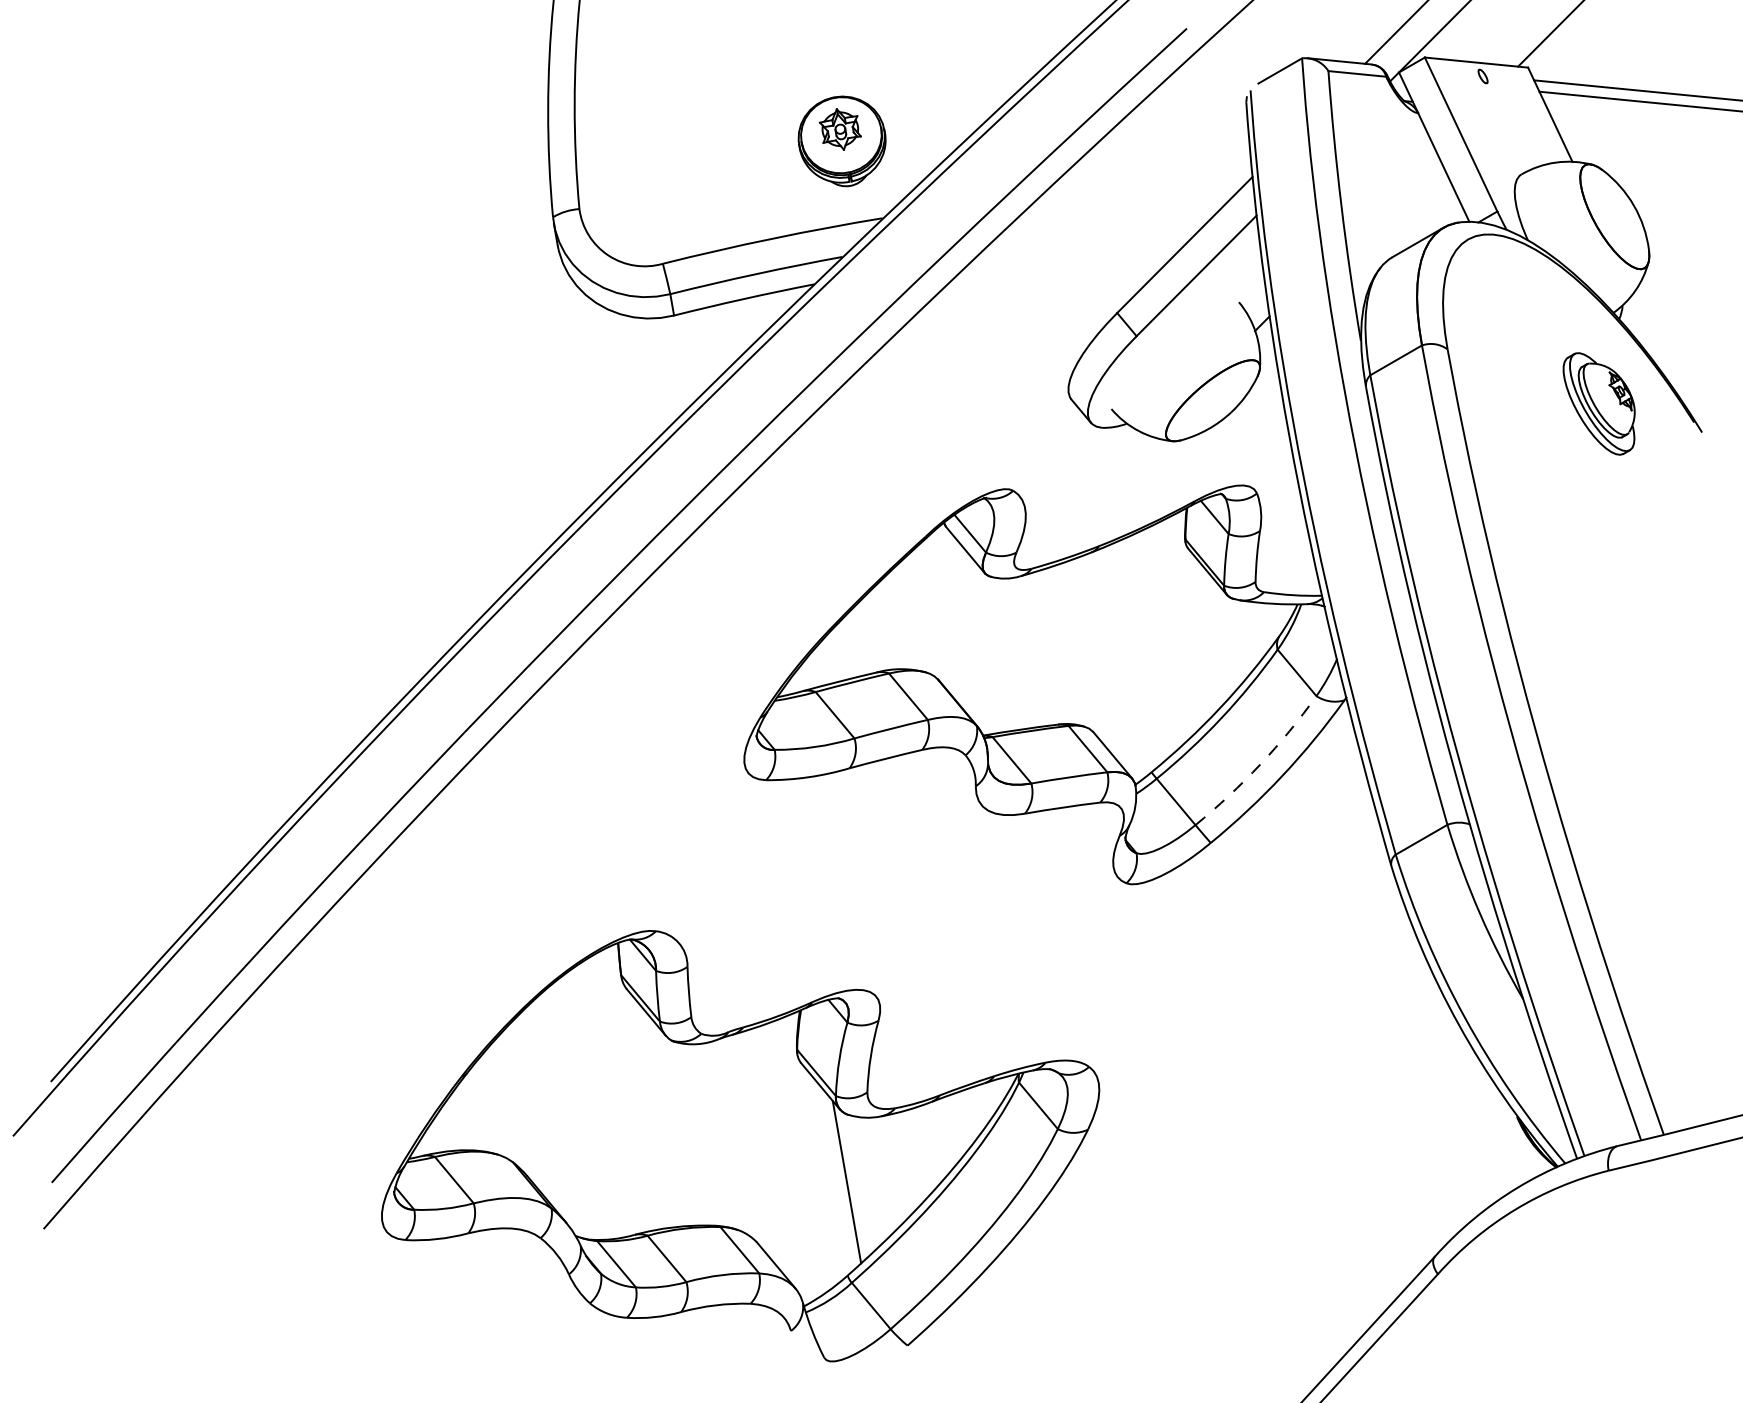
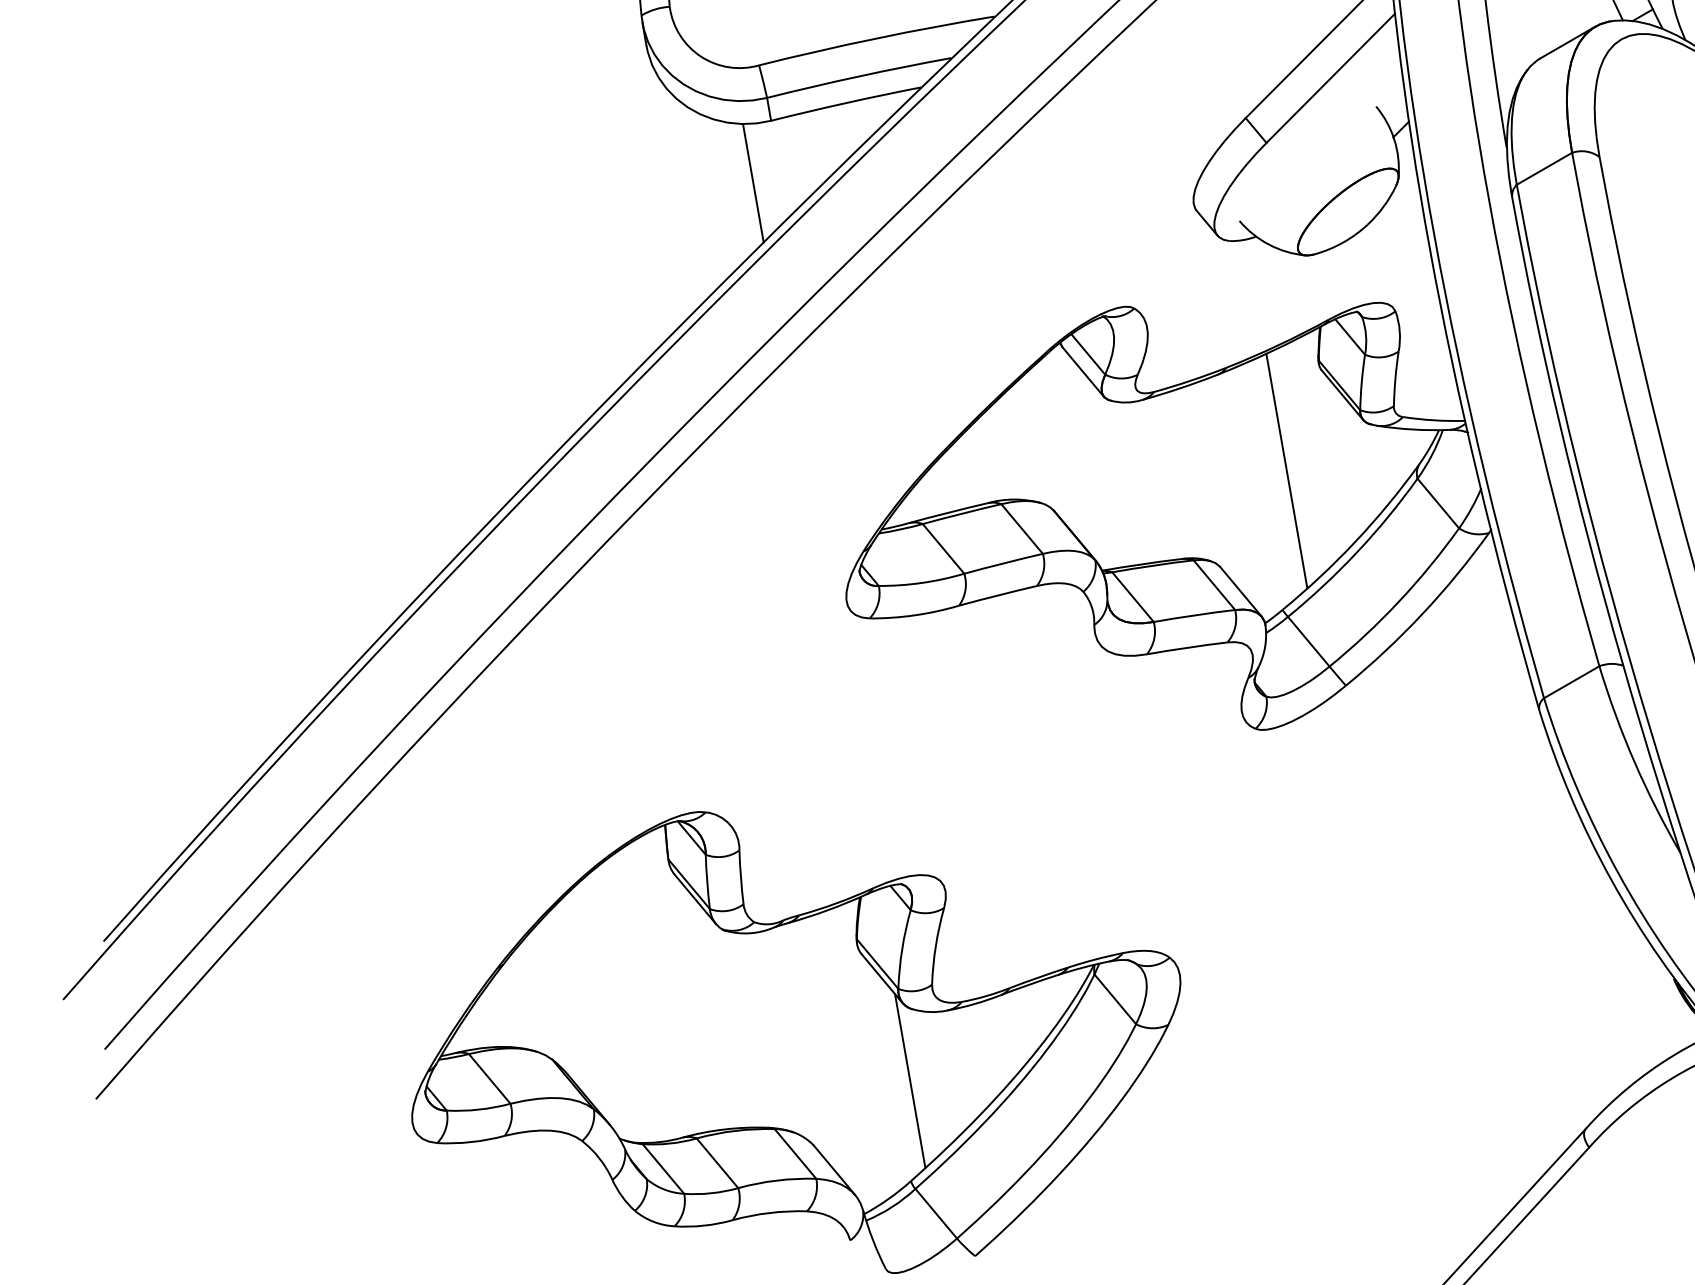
line: (657, 373) -> (753, 182), added
line: (1155, 642) -> (1286, 470), added
arc: (1260, 764) -> (1399, 601), dashed -> solid
part: (740, 1146) -> (796, 1042), moved

